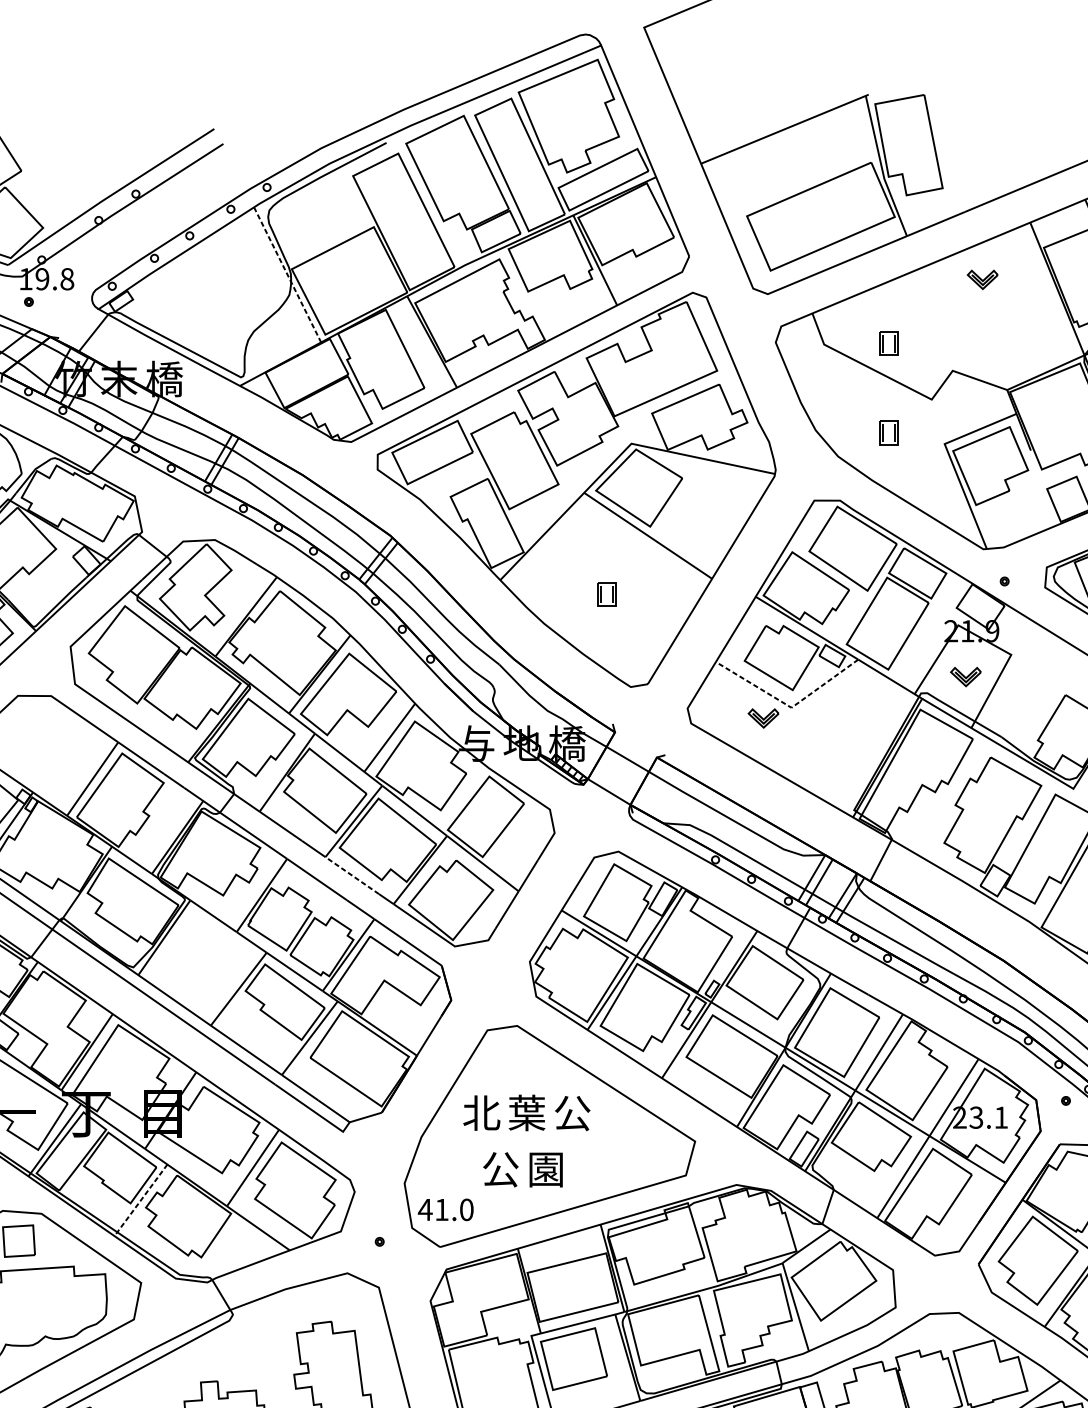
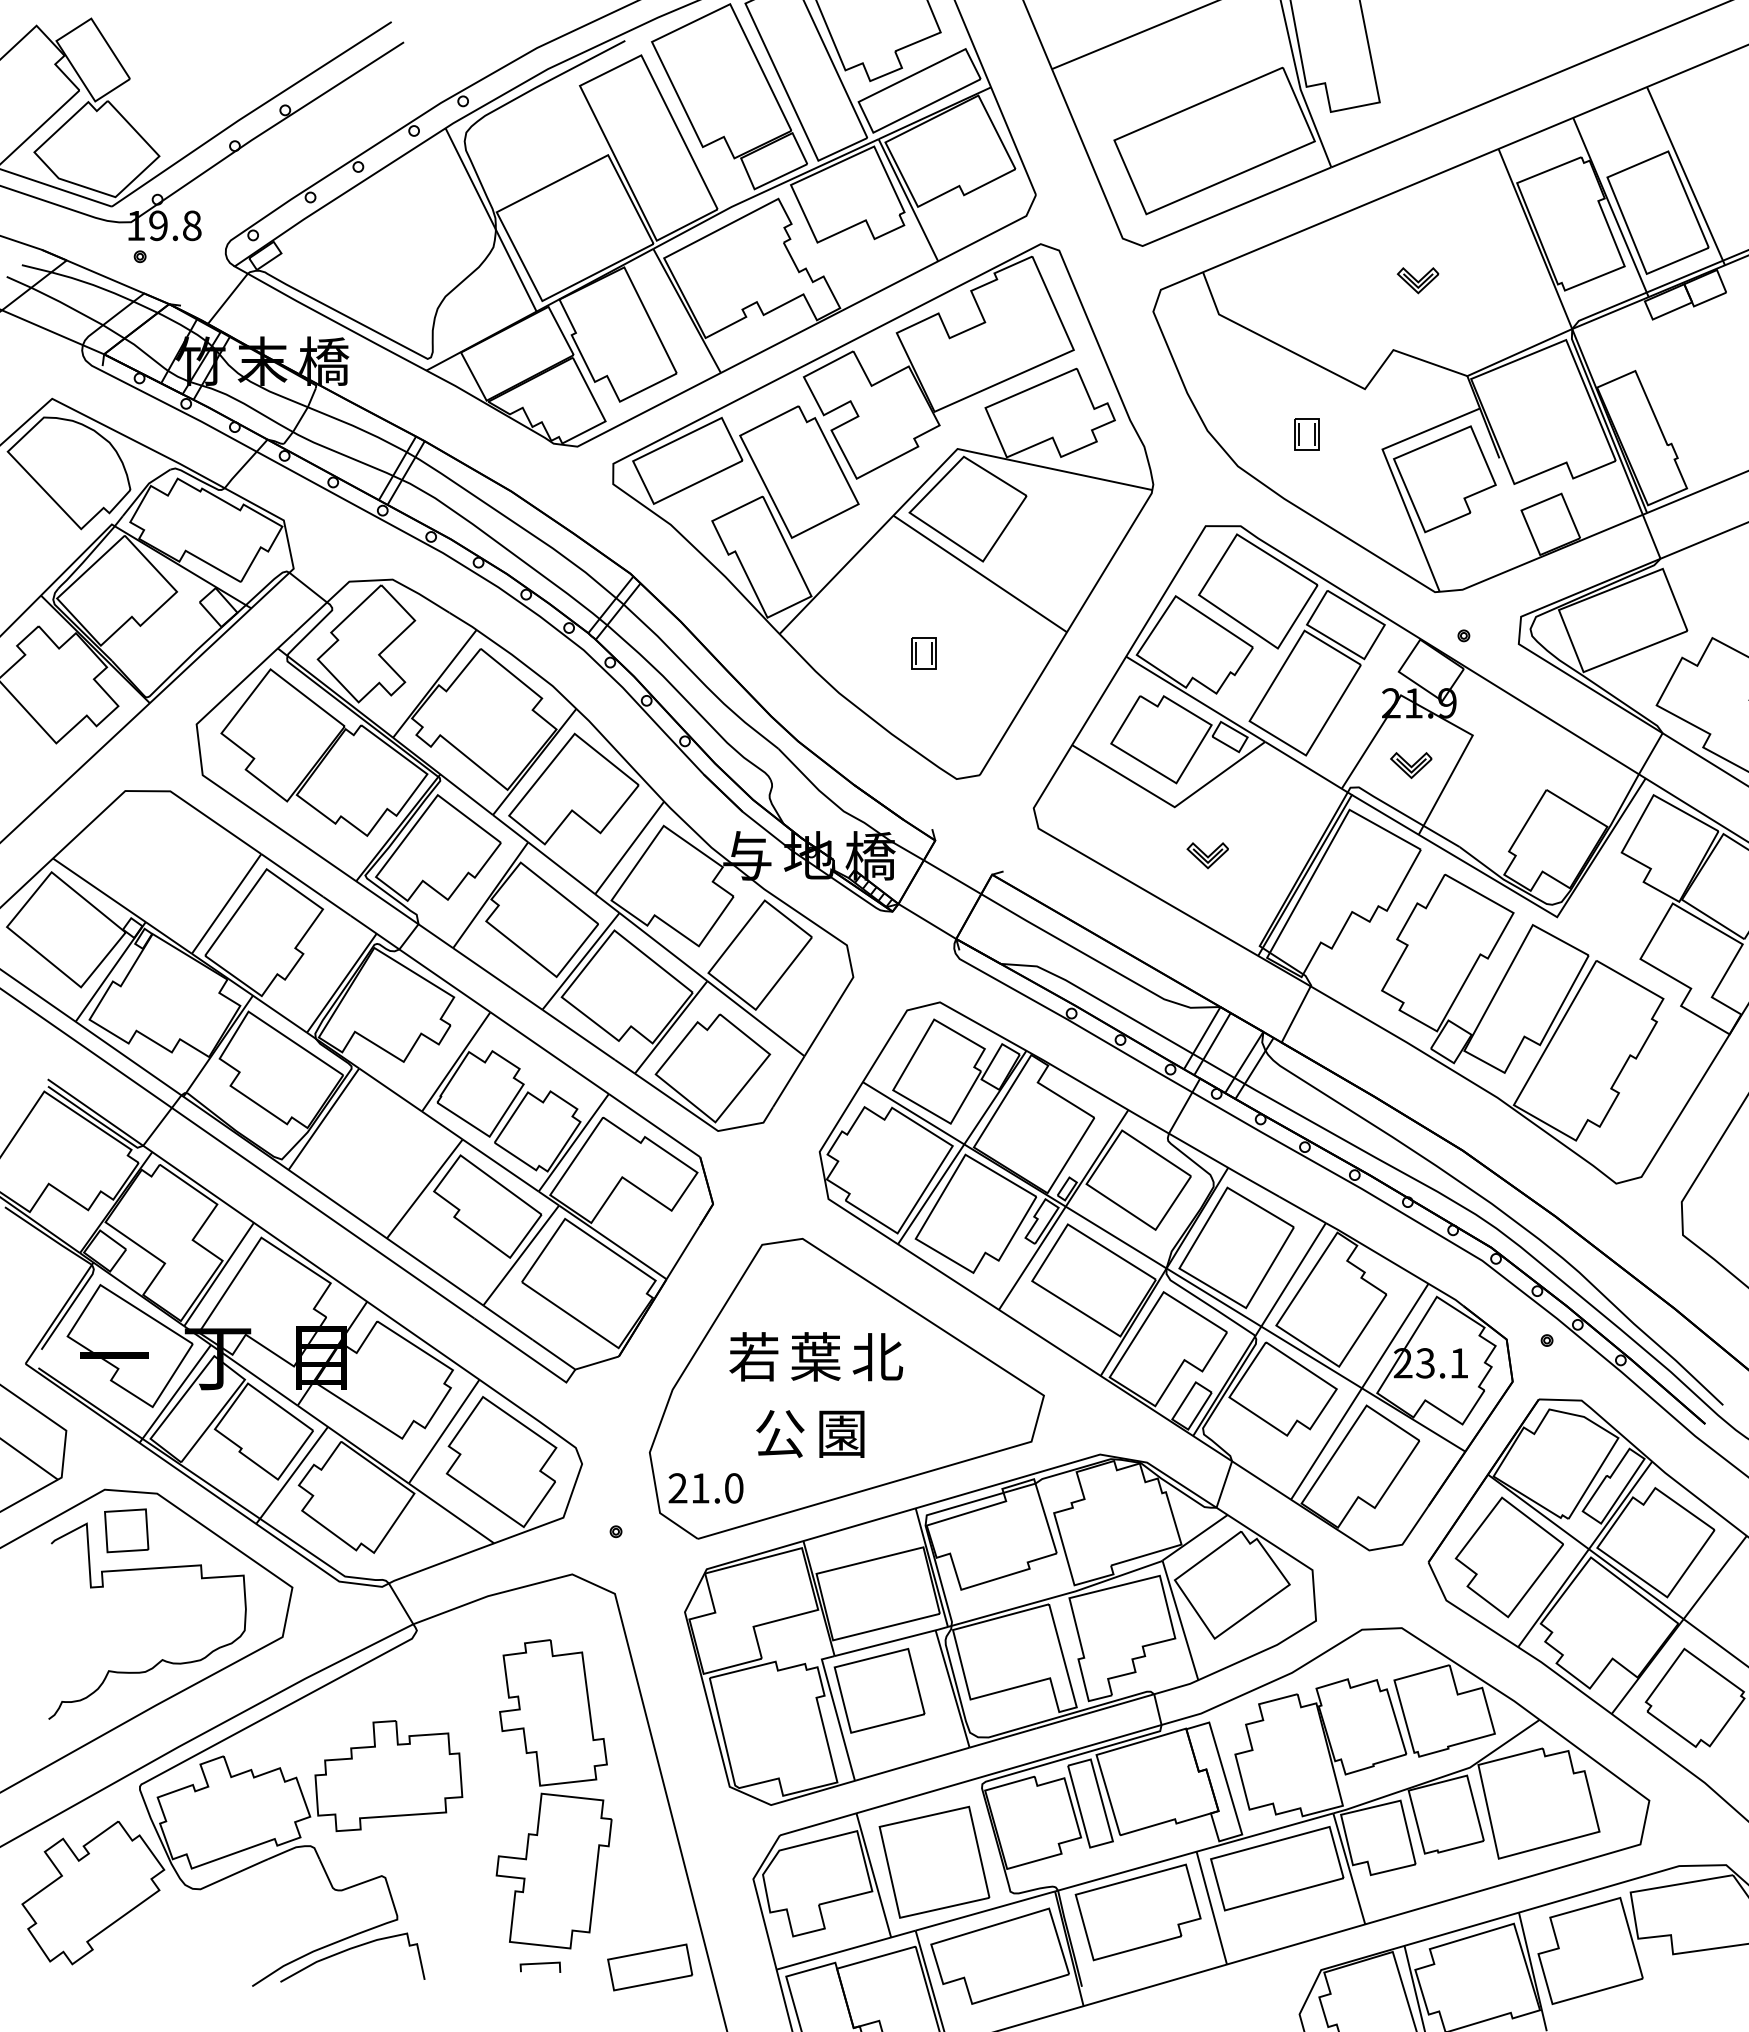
line: (287, 275) -> (491, 220), dashed -> solid
part: (982, 279) -> (1417, 280), moved
part: (888, 343) -> (1306, 313), removed
line: (789, 706) -> (1171, 805), dashed -> solid
part: (763, 718) -> (1207, 855), moved
line: (352, 875) -> (578, 1034), dashed -> solid
text: (481, 1112) -> (754, 1356), 北 -> 若
text: (572, 1113) -> (877, 1357), 公 -> 北
line: (140, 1201) -> (291, 1476), dashed -> solid
text: (425, 1209) -> (677, 1488), 41.0 -> 21.0

